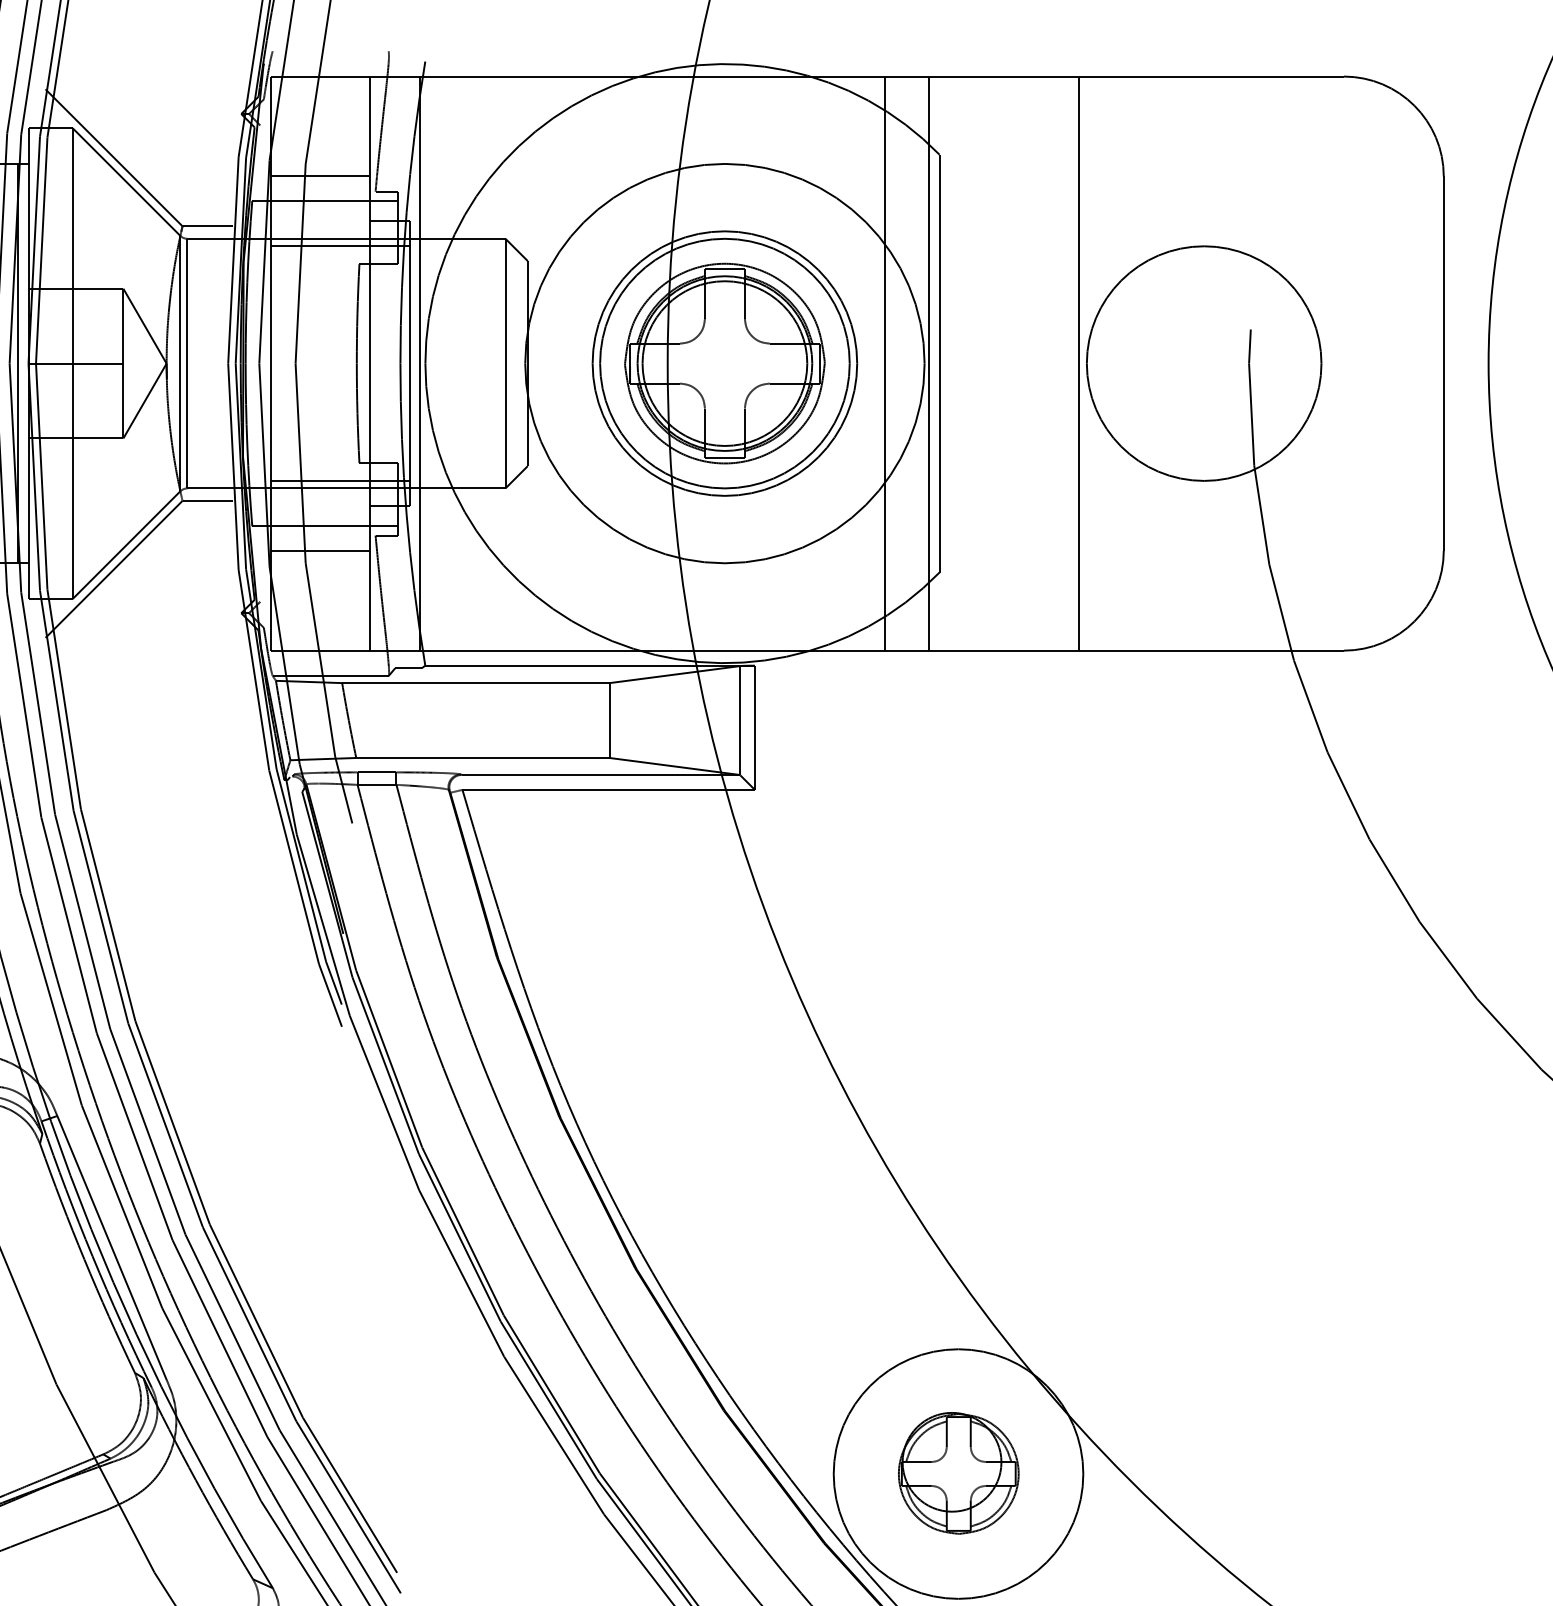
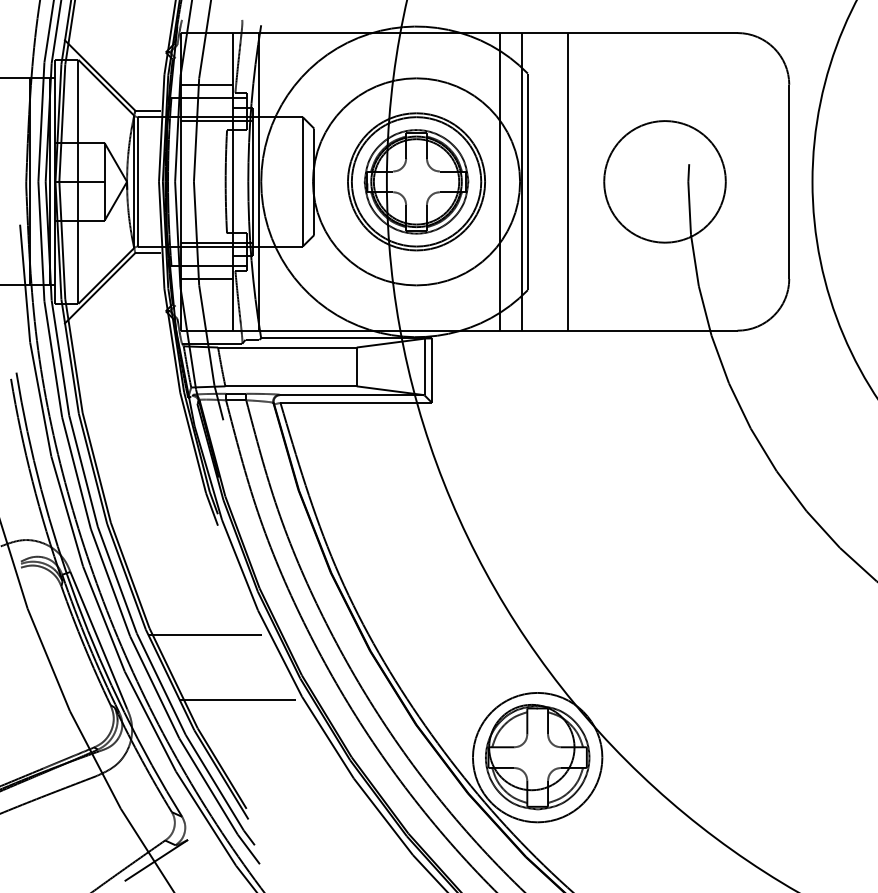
line: (1079, 362) -> (568, 181), moved
line: (315, 1236) -> (204, 634), added
line: (377, 1361) -> (236, 699), added
part: (958, 1473) -> (537, 757), size x1.67

